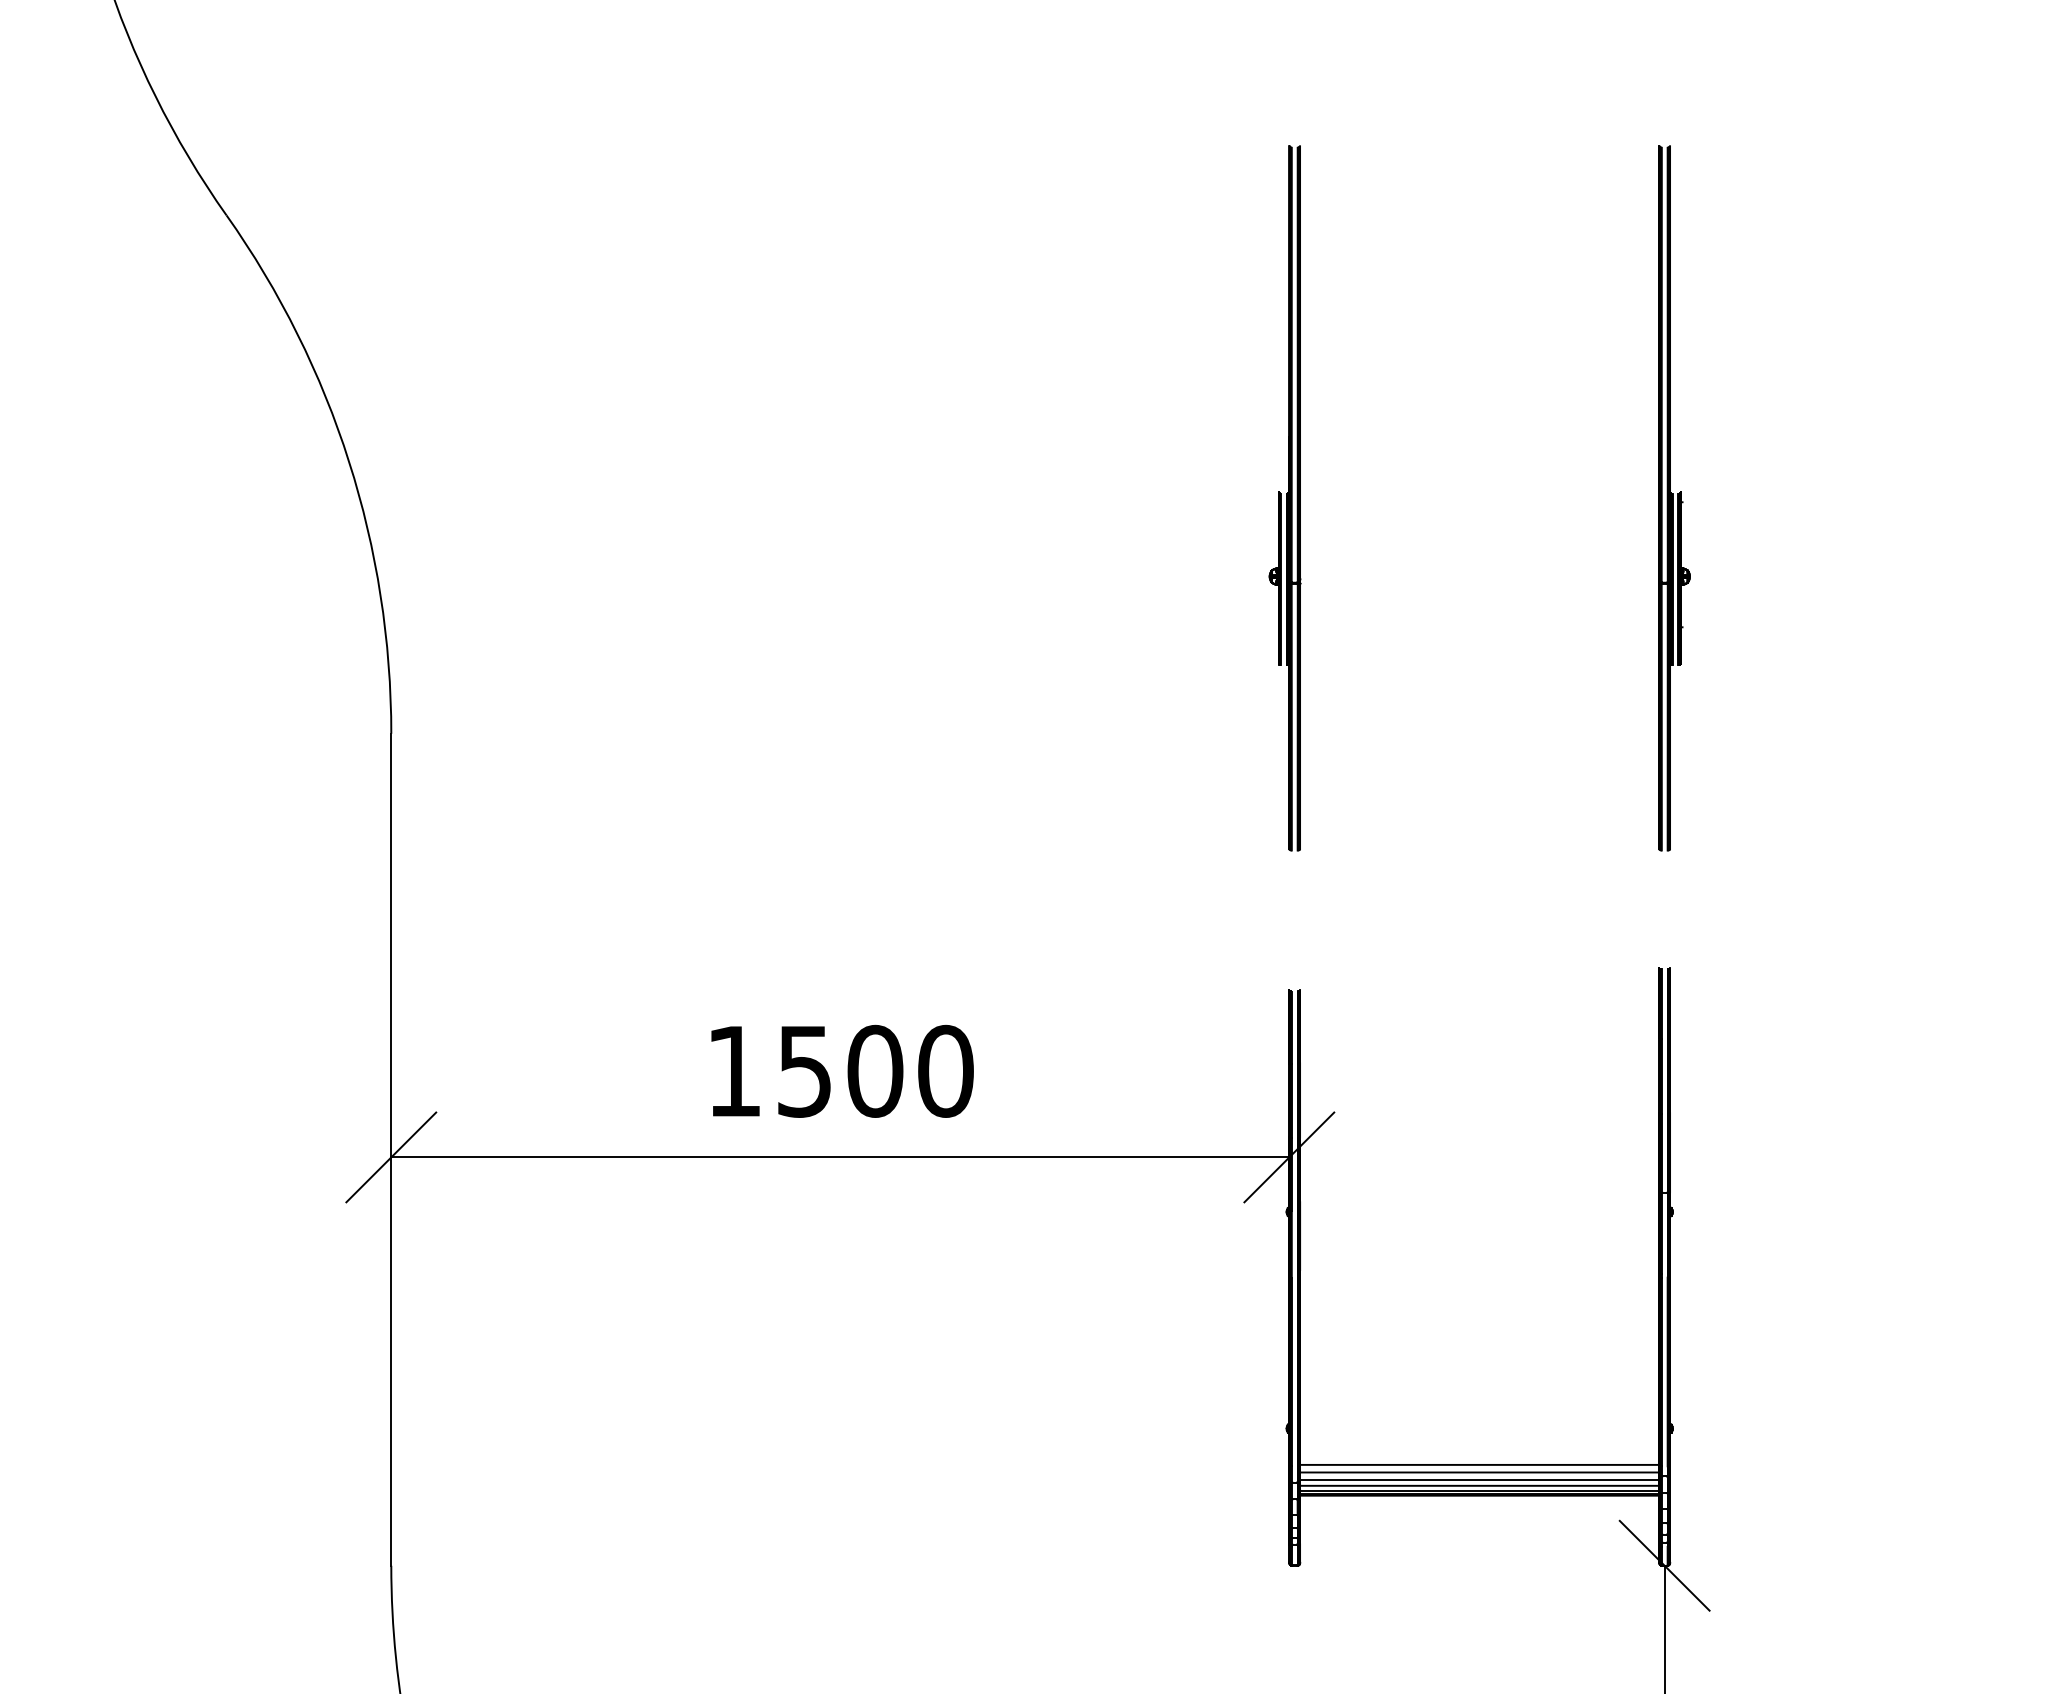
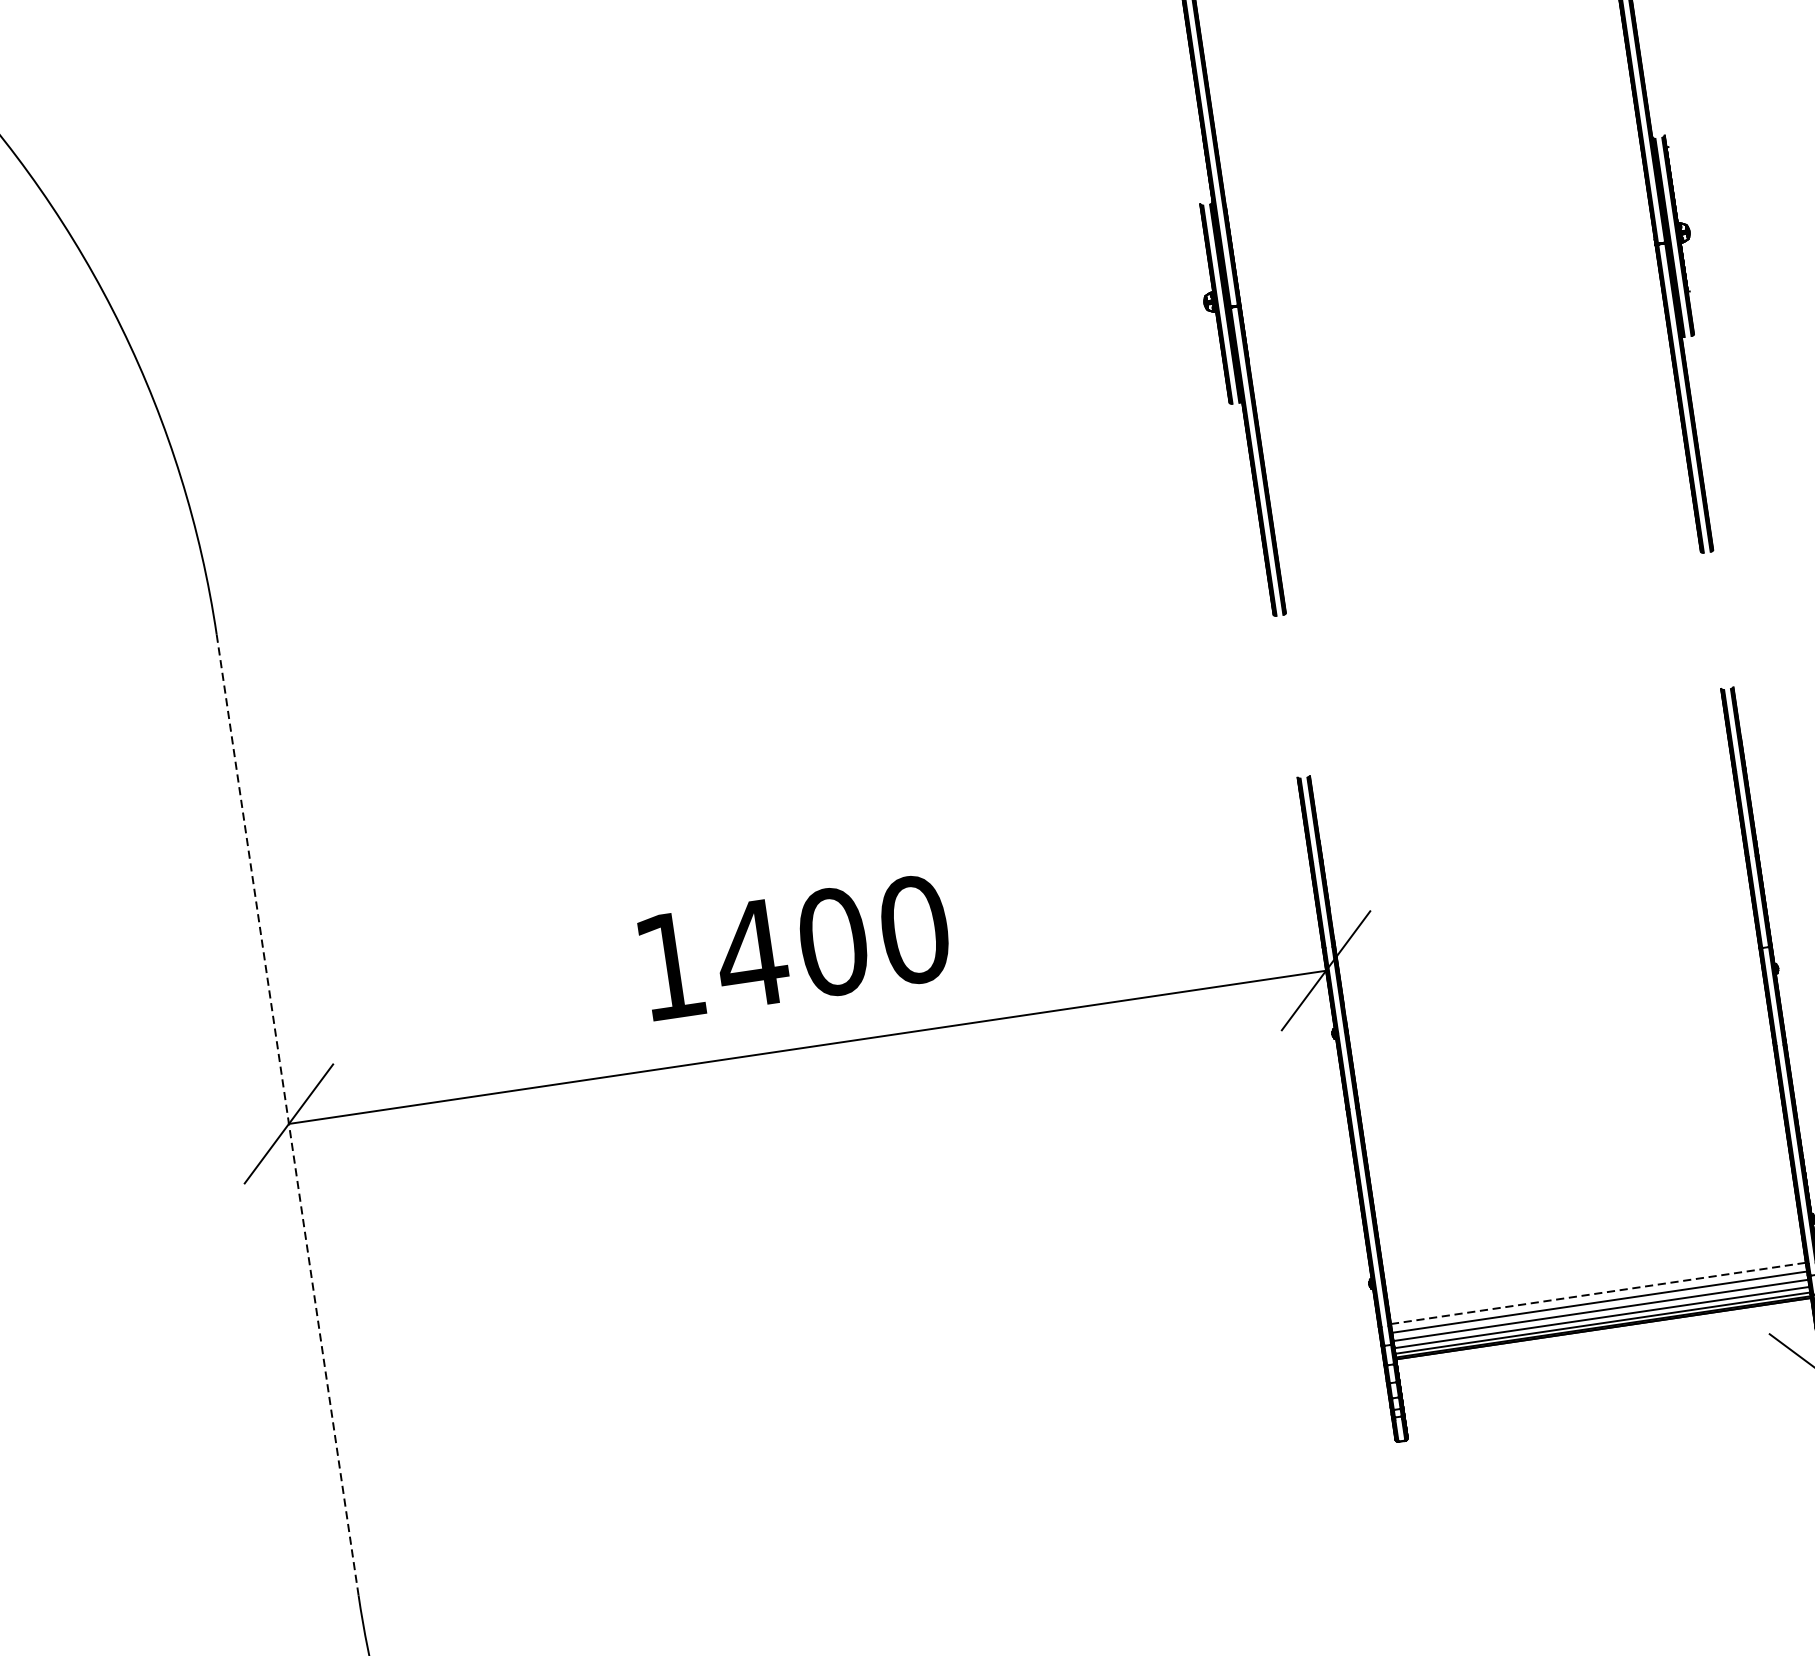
text: (804, 1071) -> (751, 954), 1500 -> 1400
line: (391, 1149) -> (287, 1114), solid -> dashed
line: (1479, 1464) -> (1598, 1292), solid -> dashed

